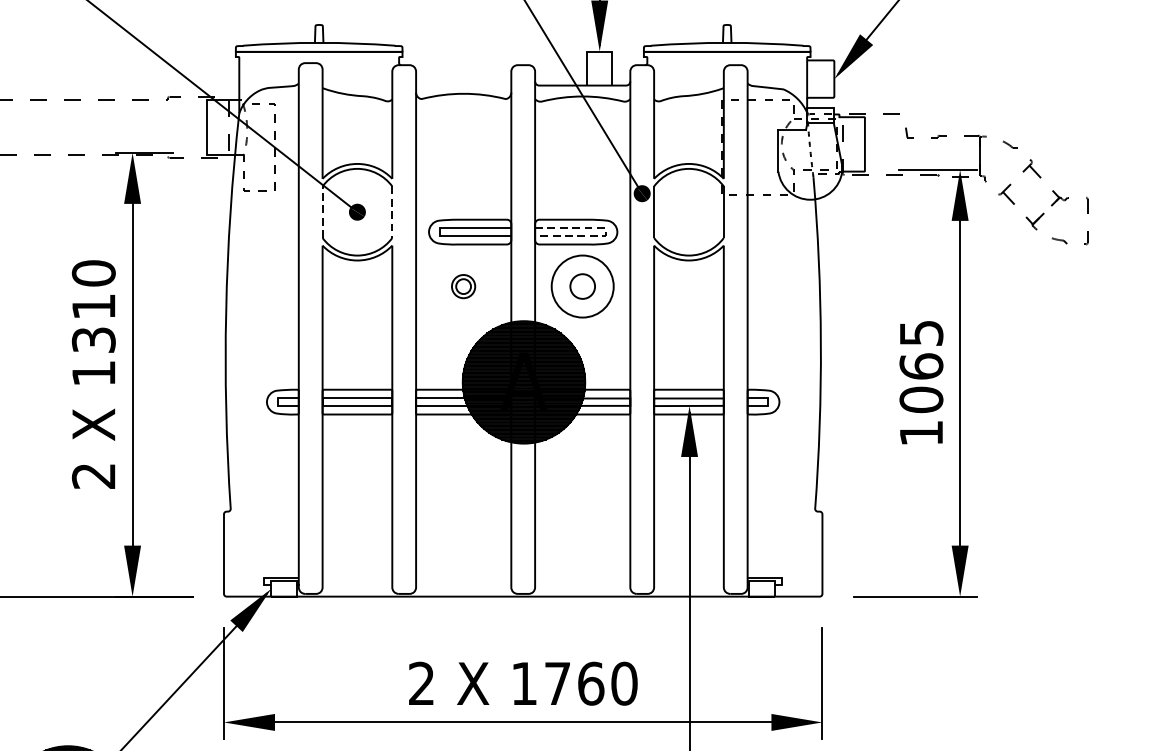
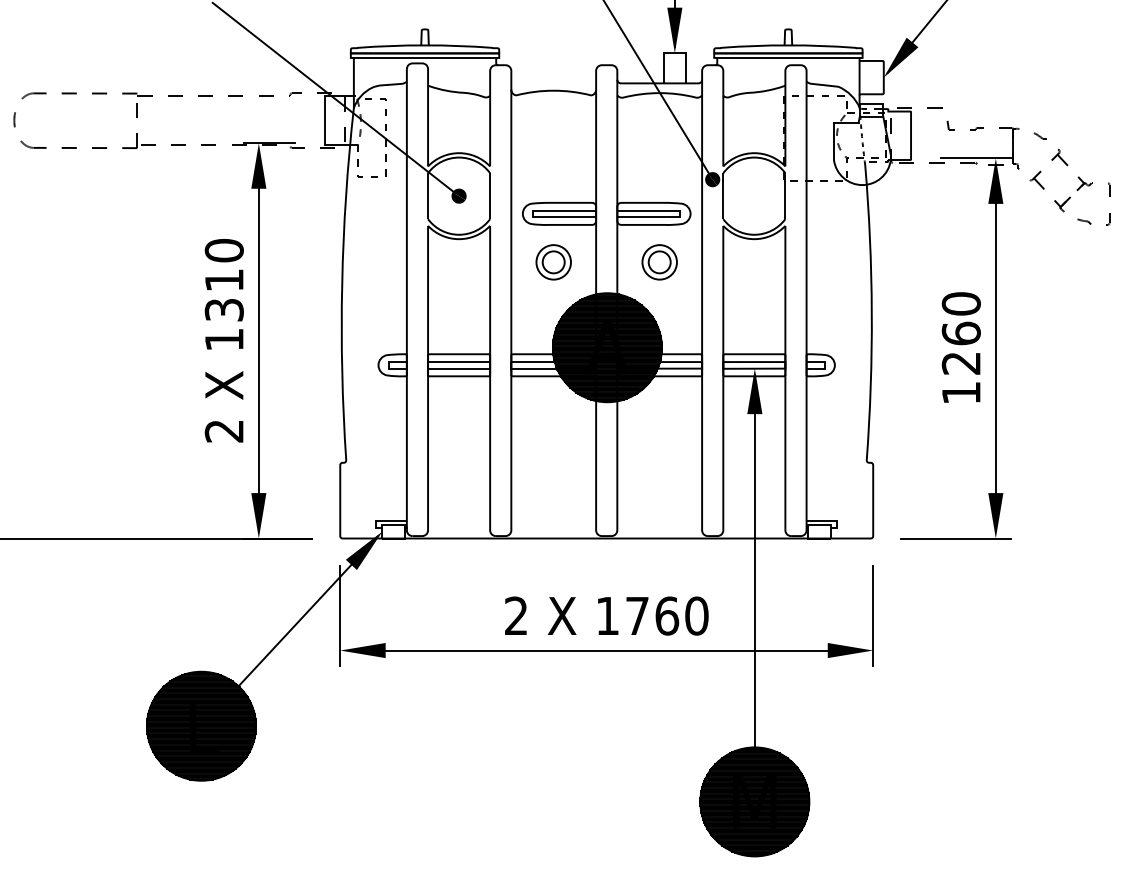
line: (318, 56) -> (424, 57), added
line: (727, 56) -> (788, 57), added
line: (323, 212) -> (428, 196), dashed -> solid
line: (392, 212) -> (490, 196), dashed -> solid
line: (606, 232) -> (680, 214), dashed -> solid
part: (463, 286) -> (553, 262), size x1.67
circle: (582, 286) -> (659, 262), size x0.62
text: (920, 366) -> (960, 333), 1065 -> 1260

